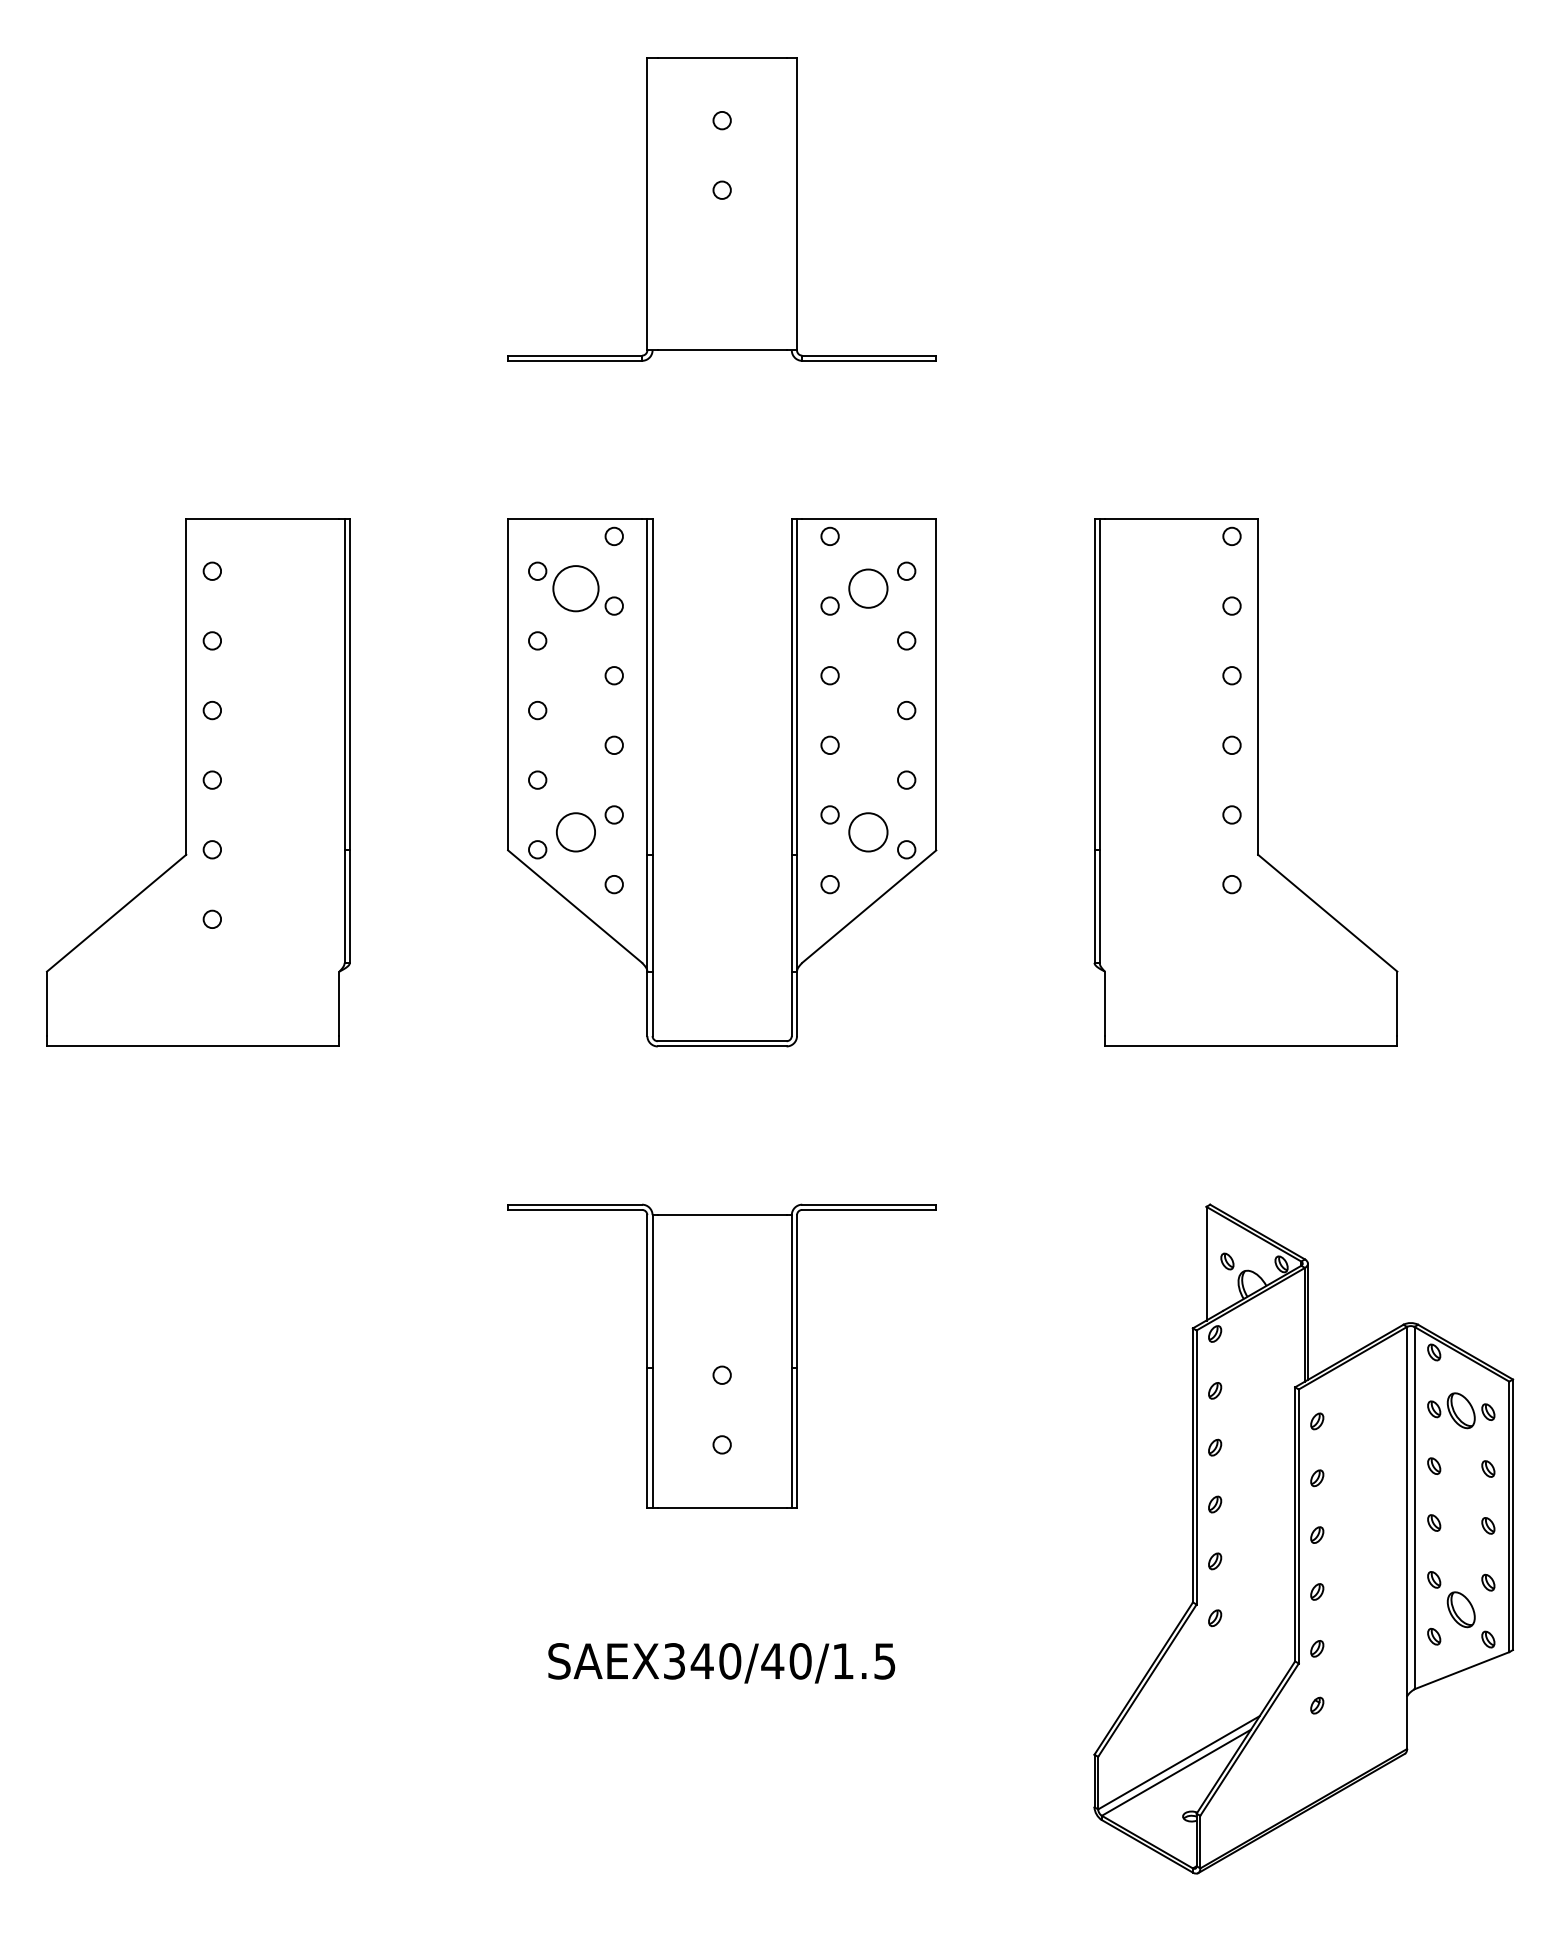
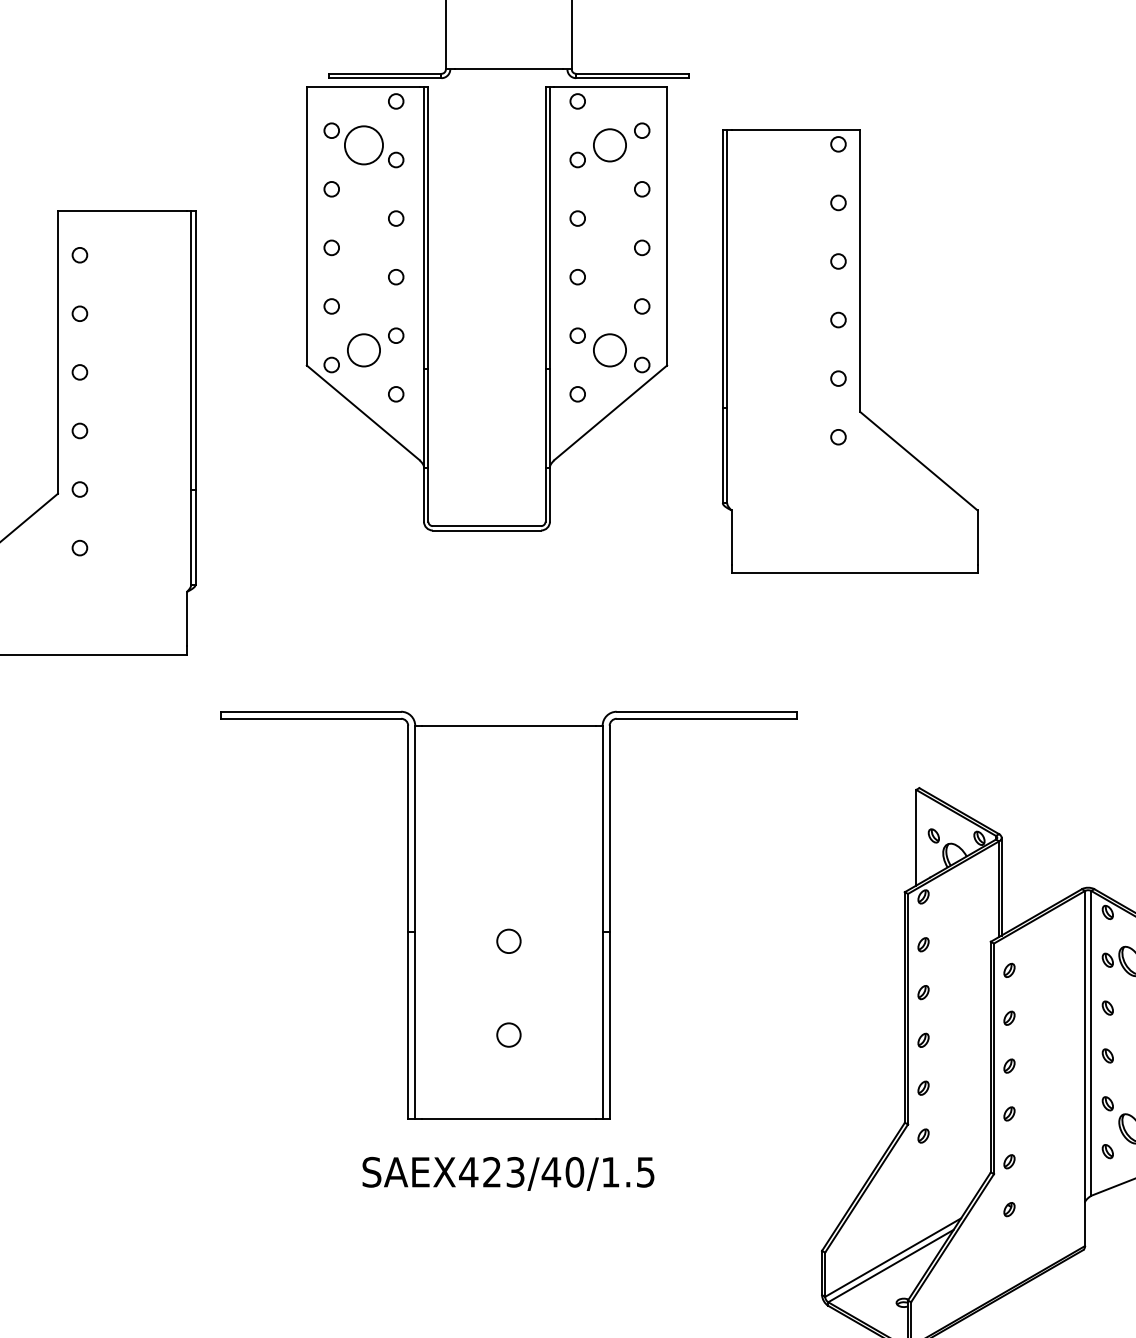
part: (653, 782) -> (429, 308), moved
part: (1245, 782) -> (849, 351), moved
part: (721, 1355) -> (508, 915), size x1.6
text: (701, 1661) -> (491, 1172), SAEX340/40/1.5 -> SAEX423/40/1.5

